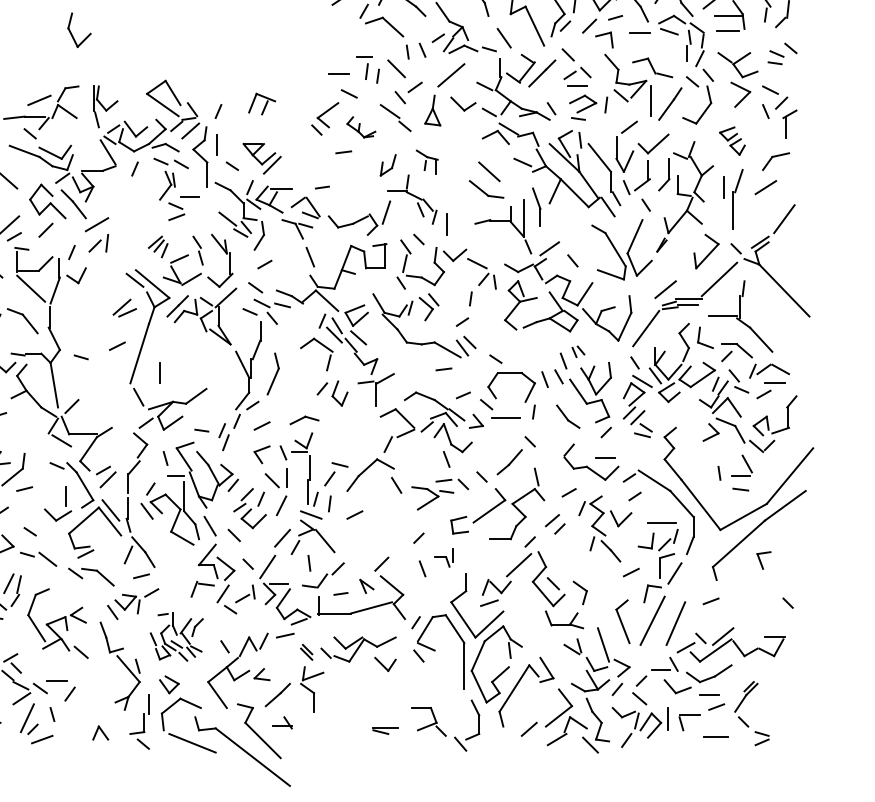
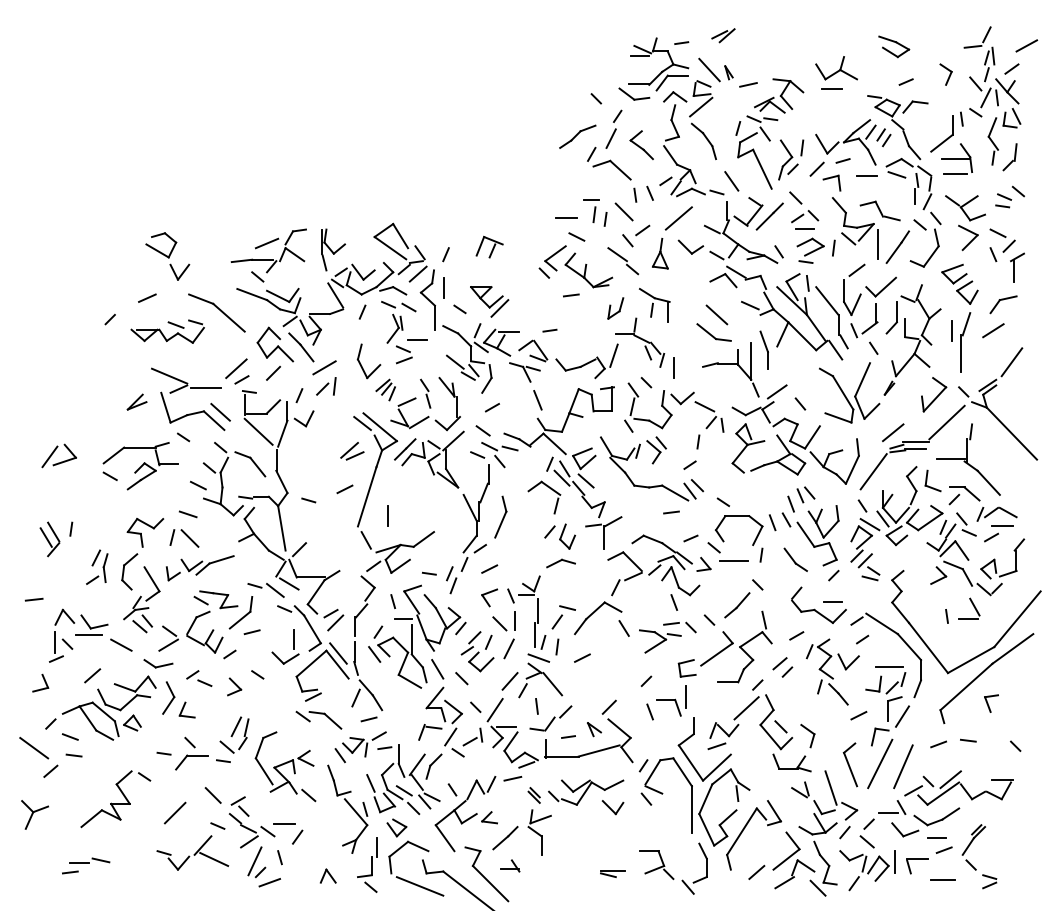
part: (71, 33) -> (361, 364), moved
part: (360, 127) -> (588, 270), size x1.67
part: (731, 140) -> (959, 283), size x1.43
part: (426, 161) -> (654, 304), size x1.43
part: (577, 351) -> (805, 494), size x1.43
part: (303, 420) -> (560, 563), moved
line: (740, 489) -> (968, 740), moved
part: (443, 557) -> (671, 700), size x1.67
part: (37, 559) -> (265, 590), moved
part: (176, 636) -> (404, 779), size x1.43

